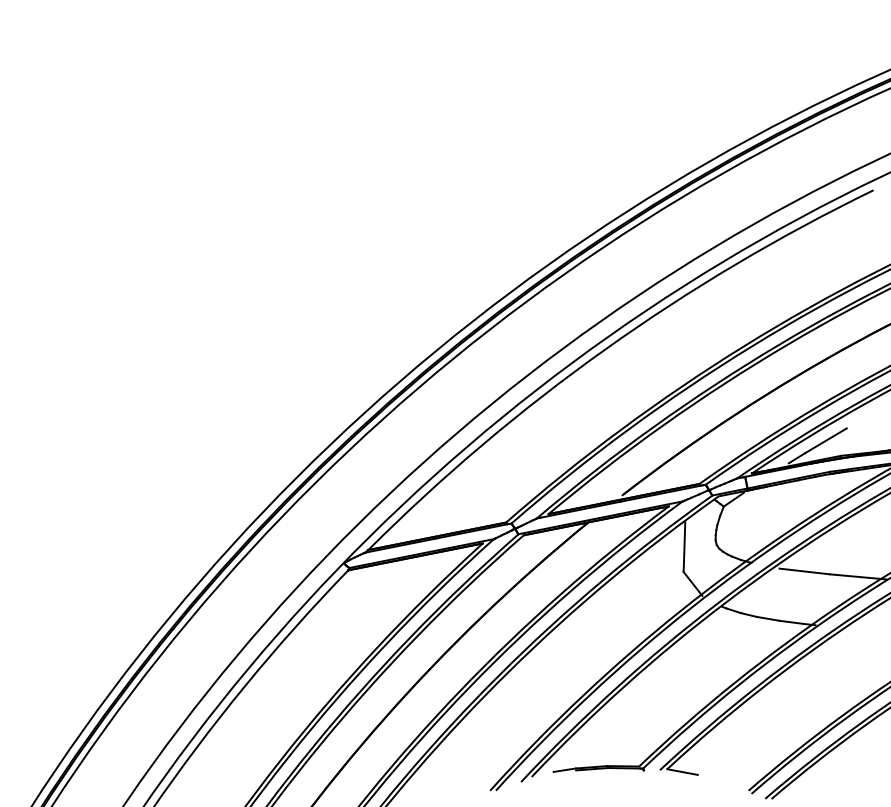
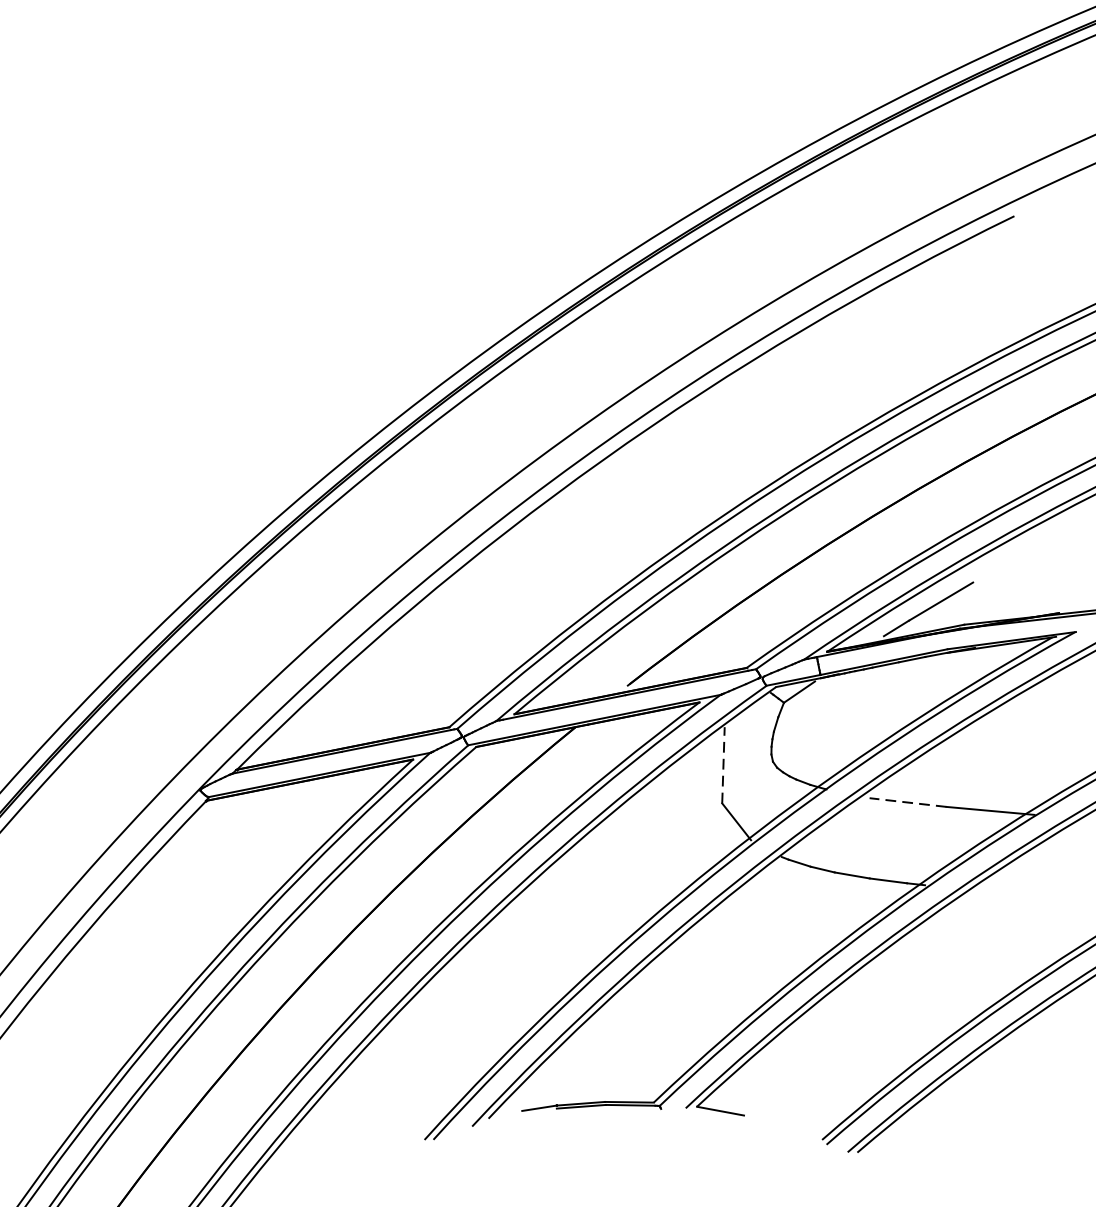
line: (684, 547) -> (723, 765), solid -> dashed
line: (804, 571) -> (908, 802), solid -> dashed

